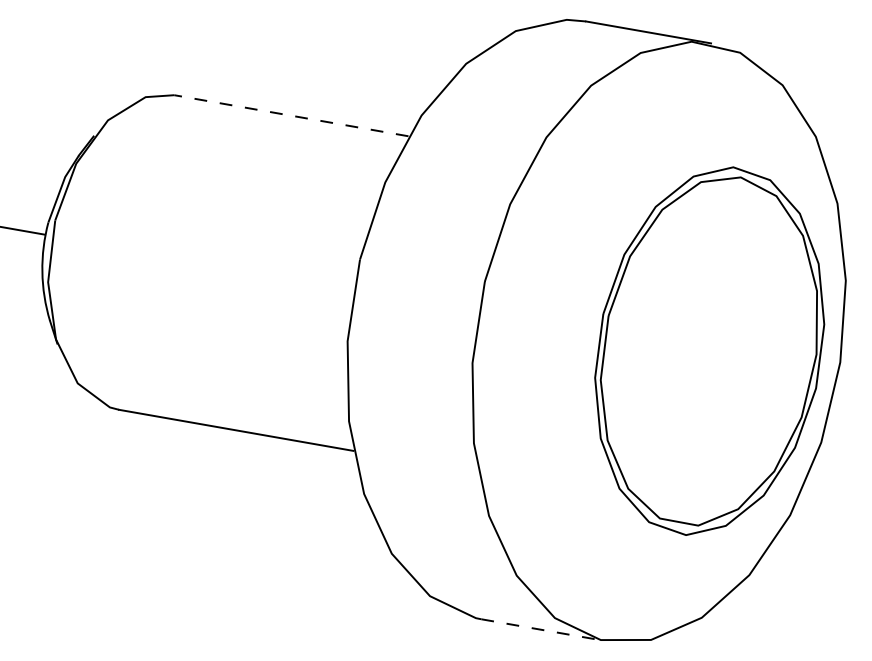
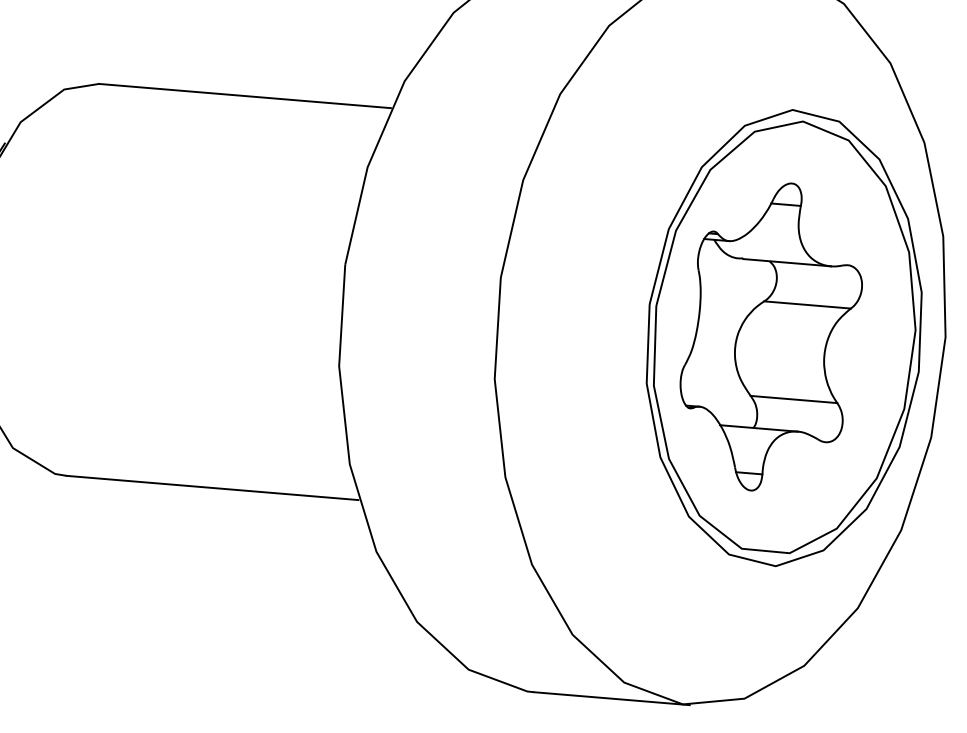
line: (291, 115) -> (245, 95), dashed -> solid
part: (699, 349) -> (771, 337), added
line: (544, 630) -> (612, 698), dashed -> solid

